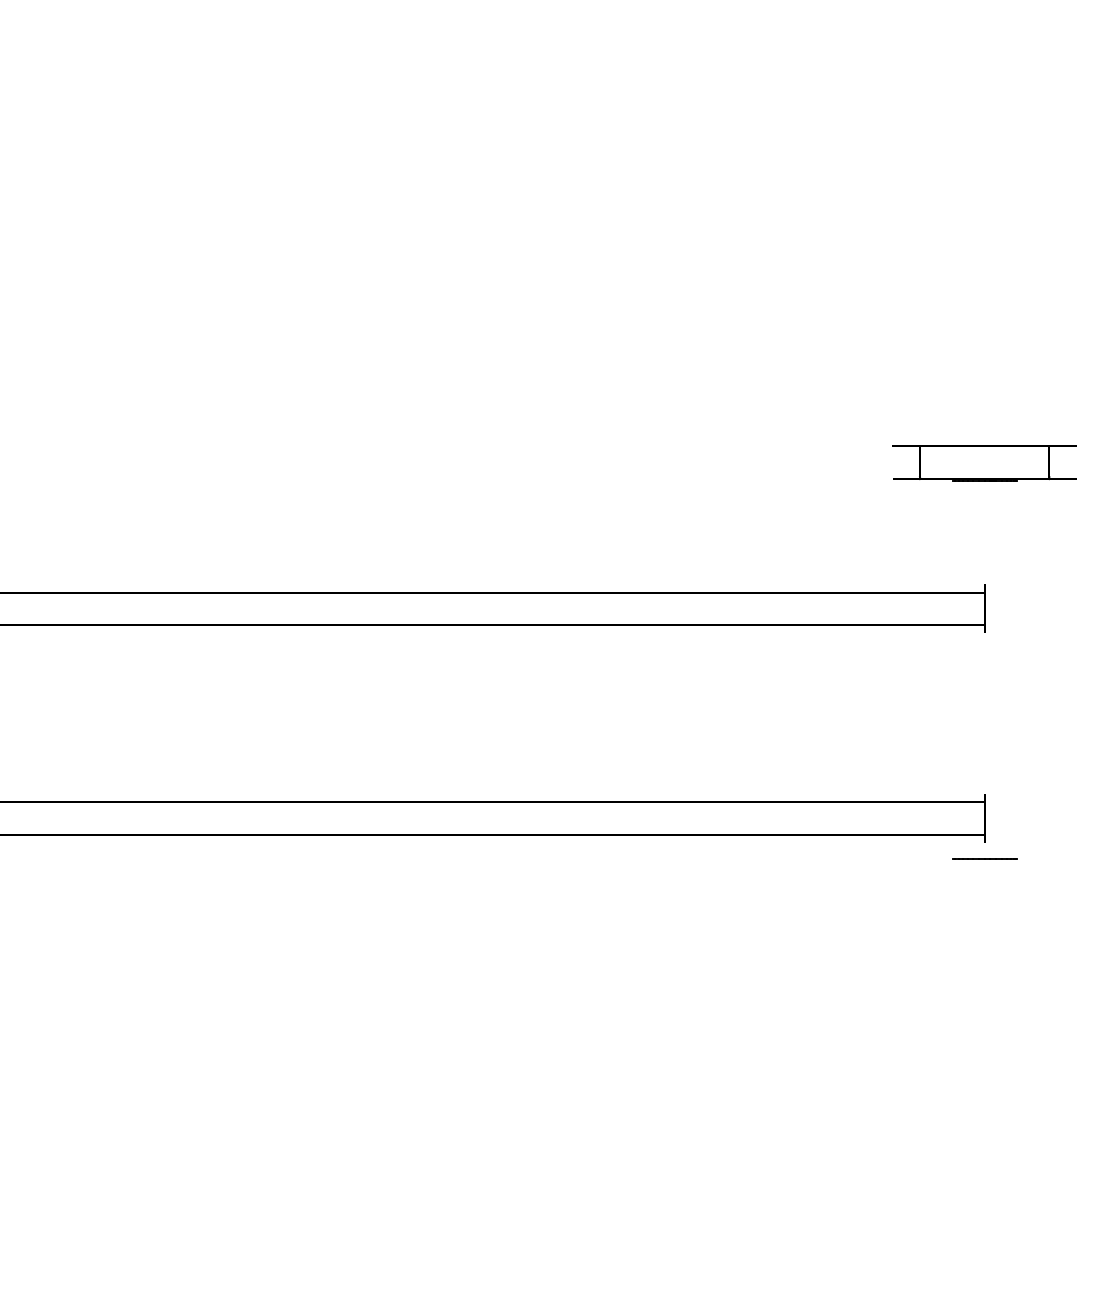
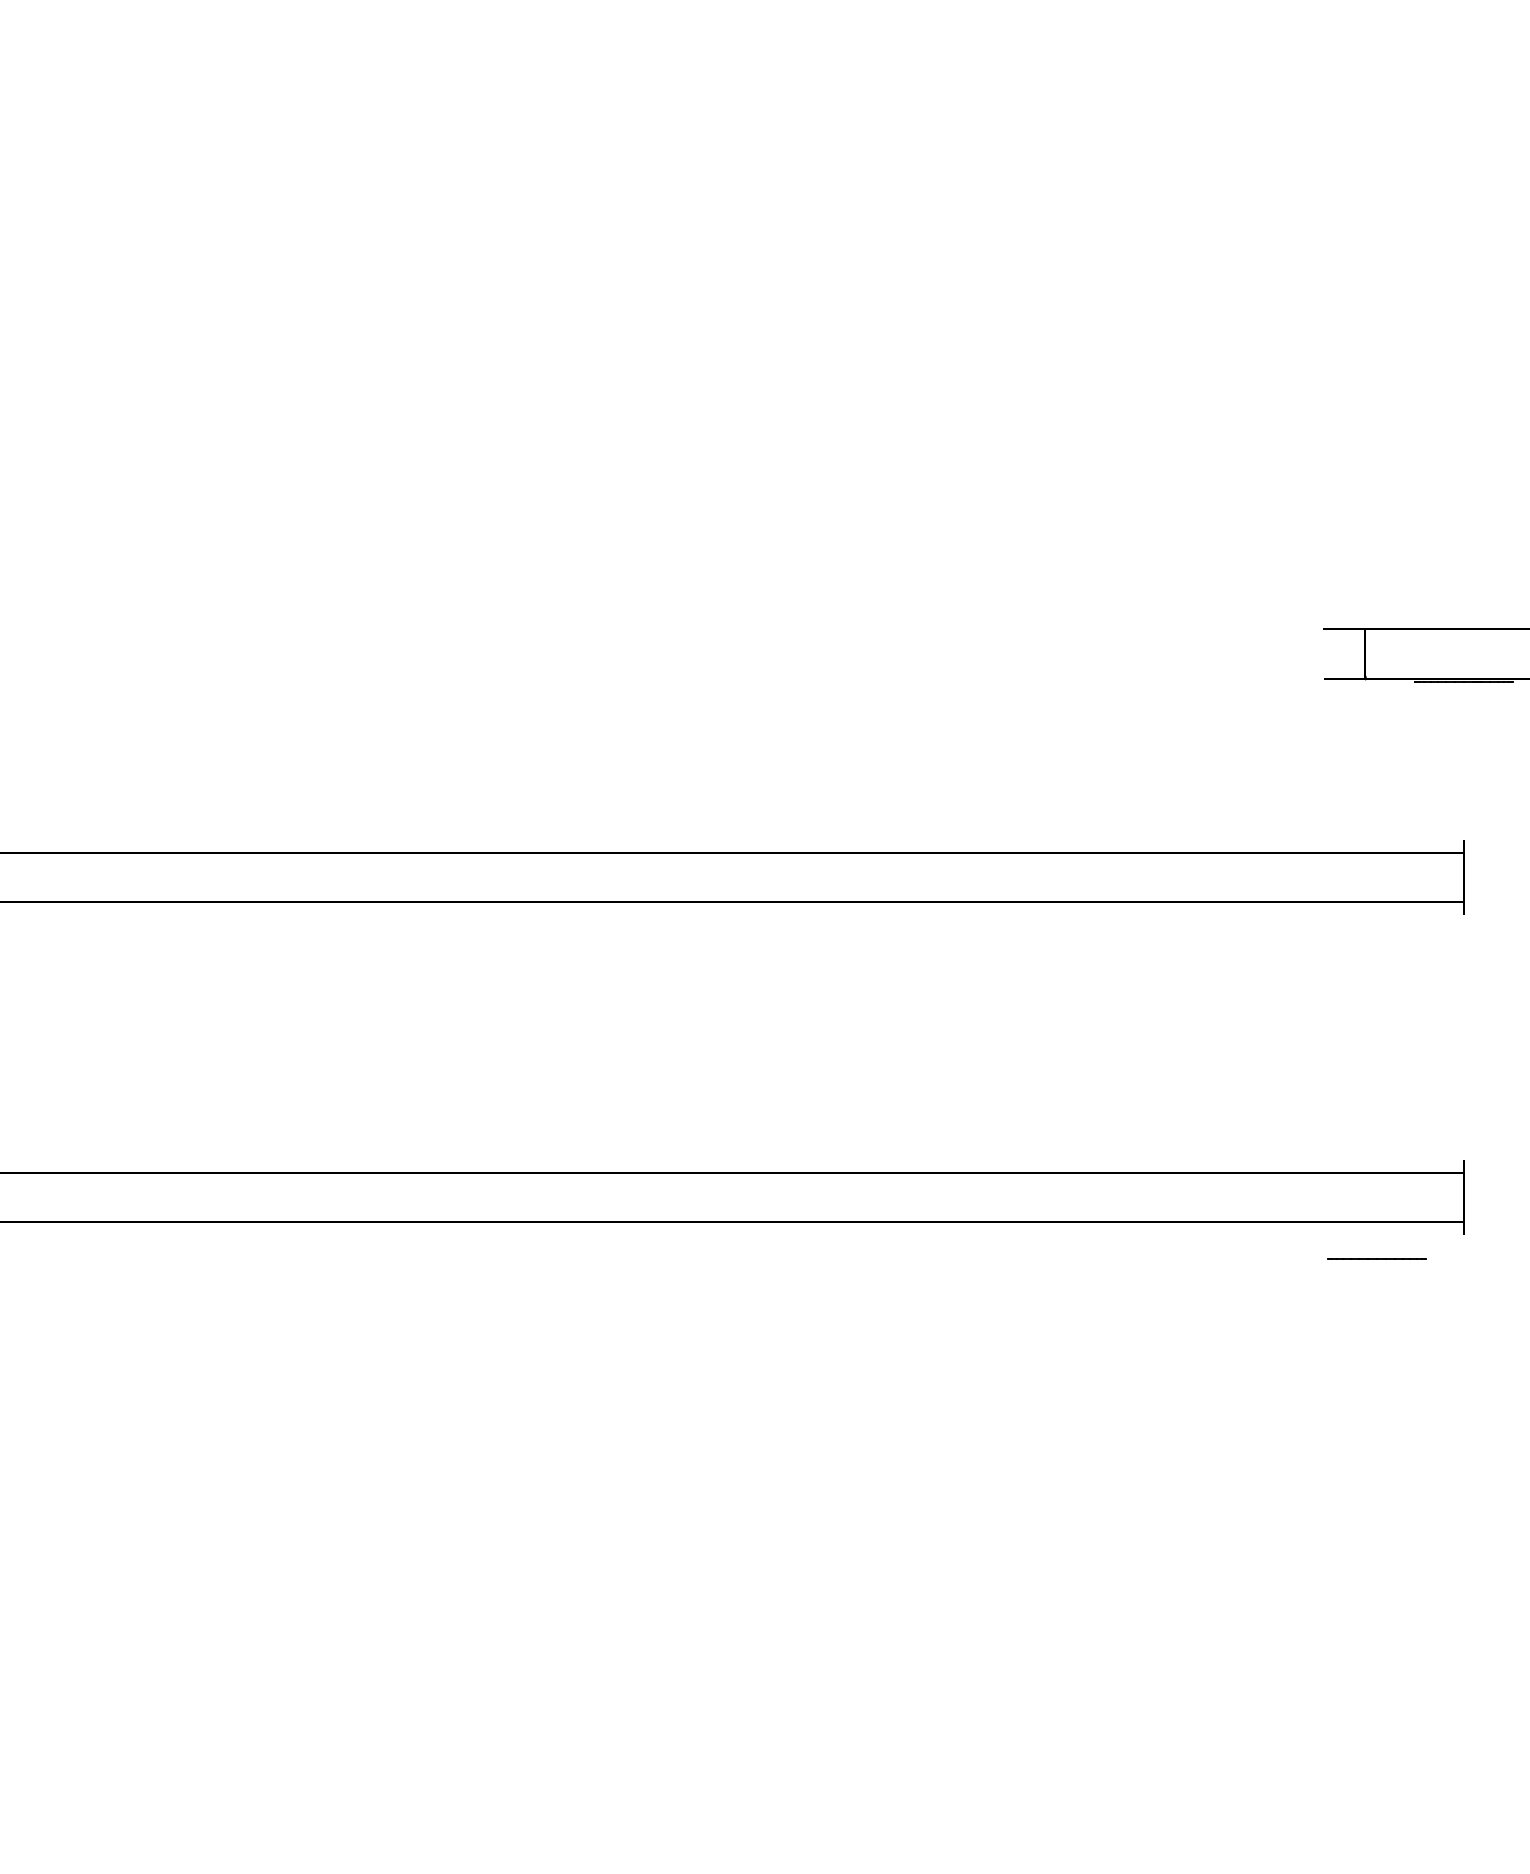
line: (984, 858) -> (1376, 1258), moved

